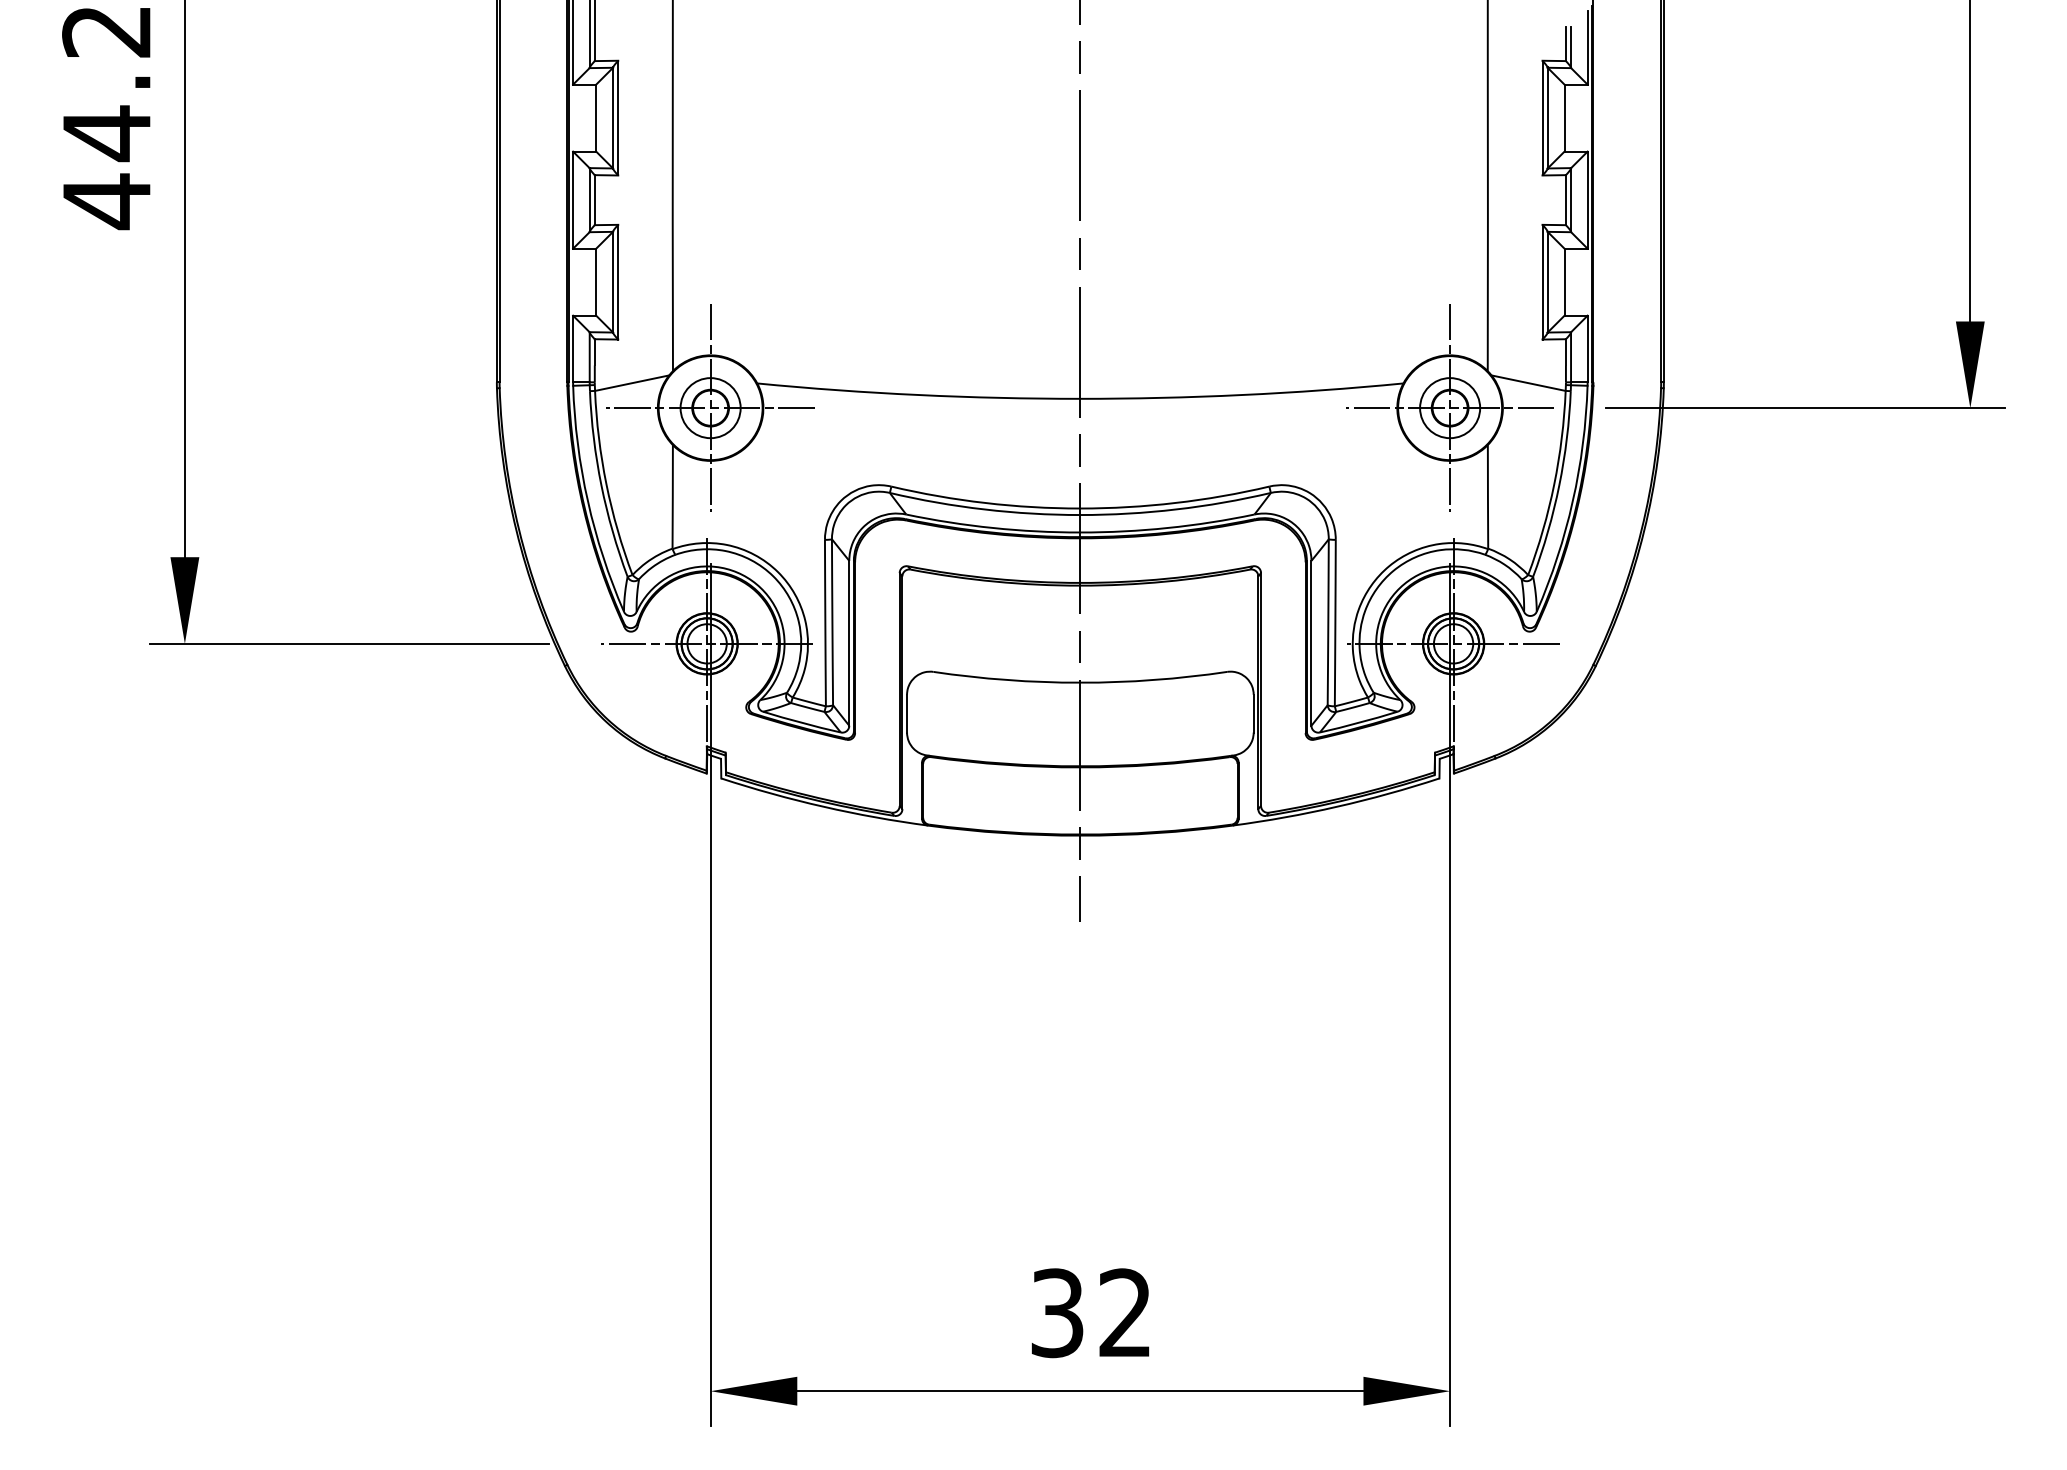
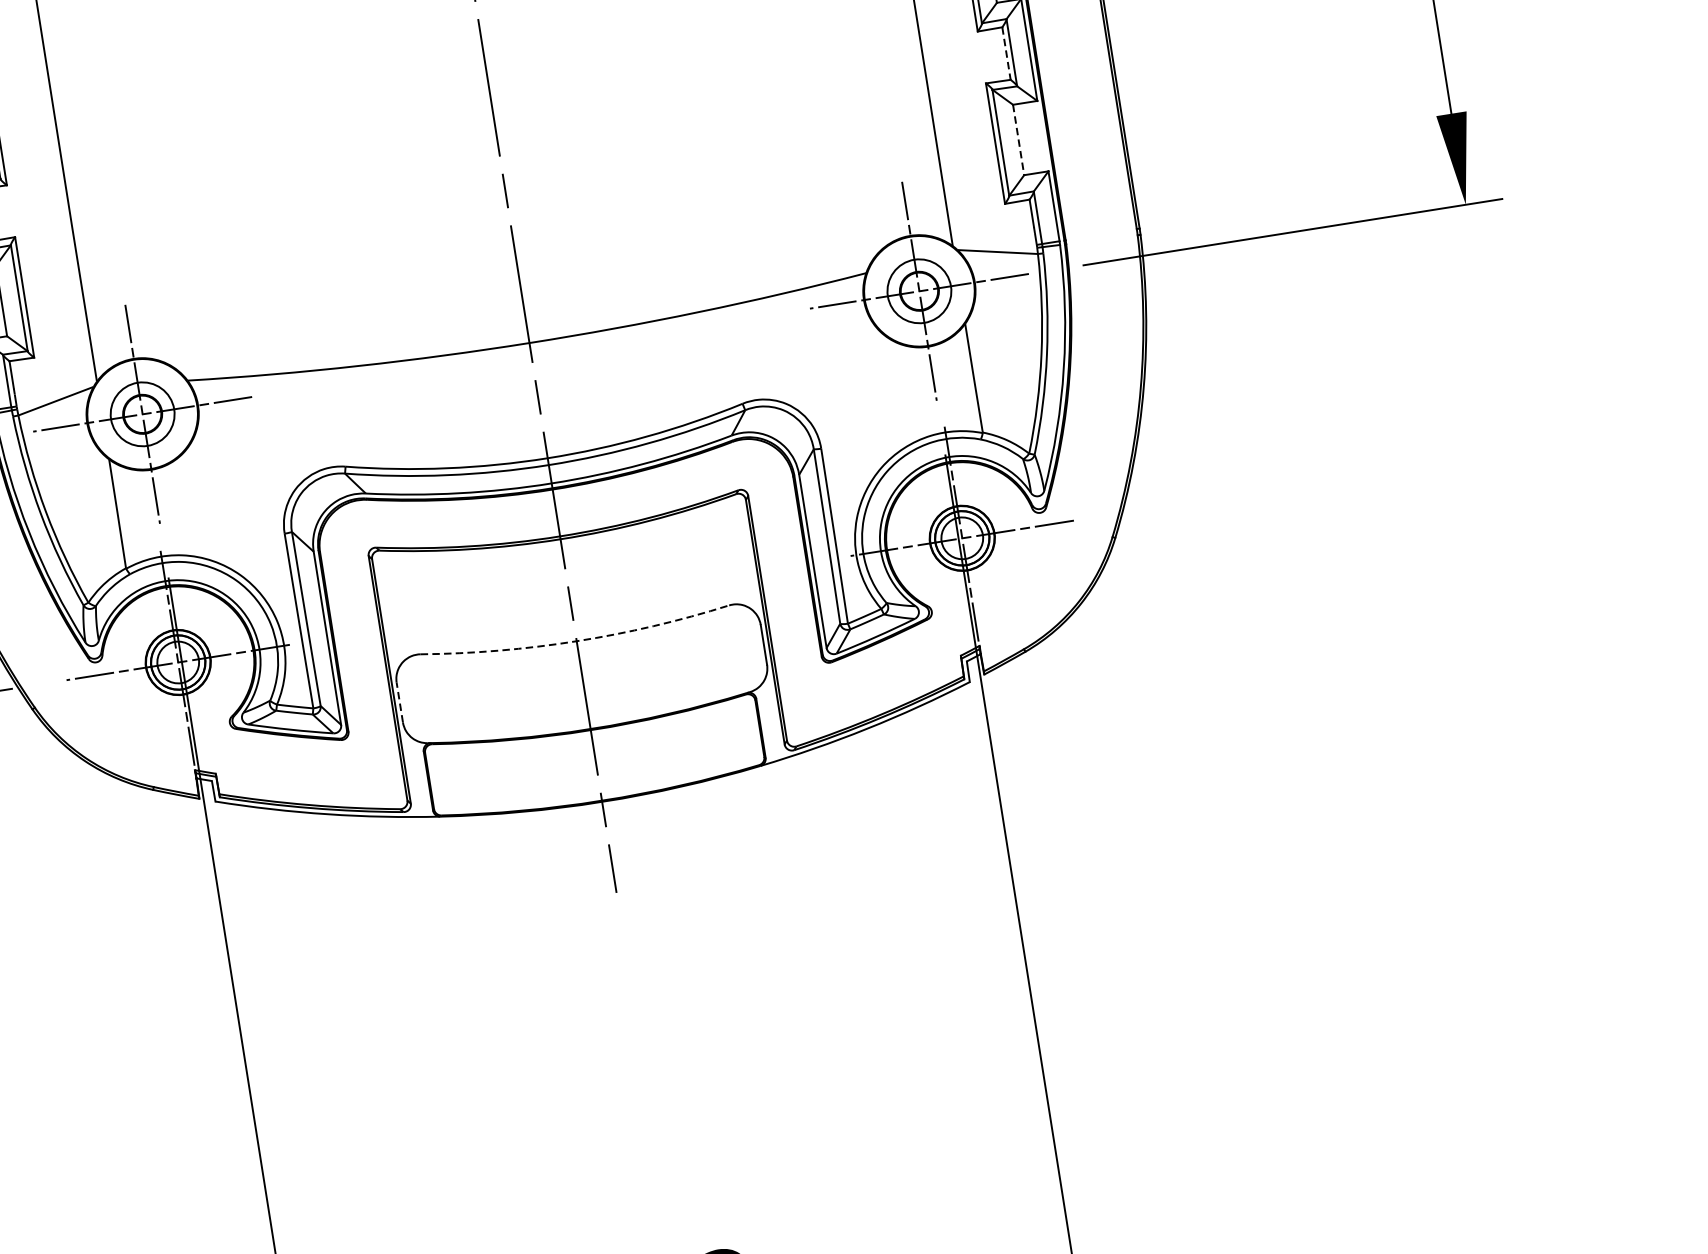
line: (1565, 200) -> (1006, 54), solid -> dashed
line: (1564, 282) -> (1018, 140), solid -> dashed
arc: (1080, 682) -> (576, 640), solid -> dashed
line: (907, 713) -> (400, 702), solid -> dashed

